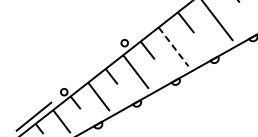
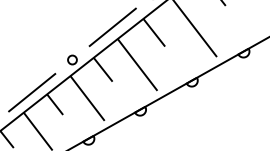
line: (154, 18) -> (112, 27), added
line: (173, 47) -> (137, 65), dashed -> solid
line: (94, 67) -> (32, 92), added

